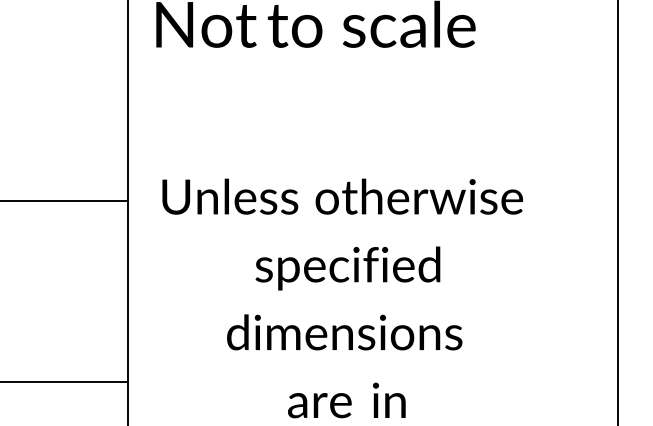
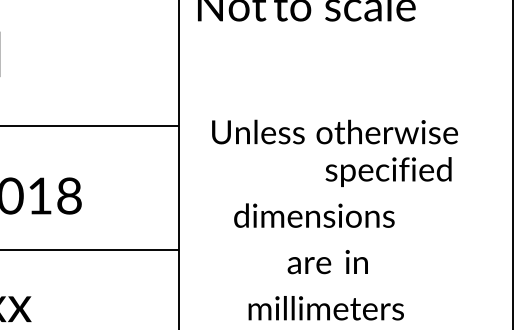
text: (341, 195) -> (334, 131), moved
text: (347, 267) -> (388, 171), moved
text: (344, 332) -> (314, 215), moved

